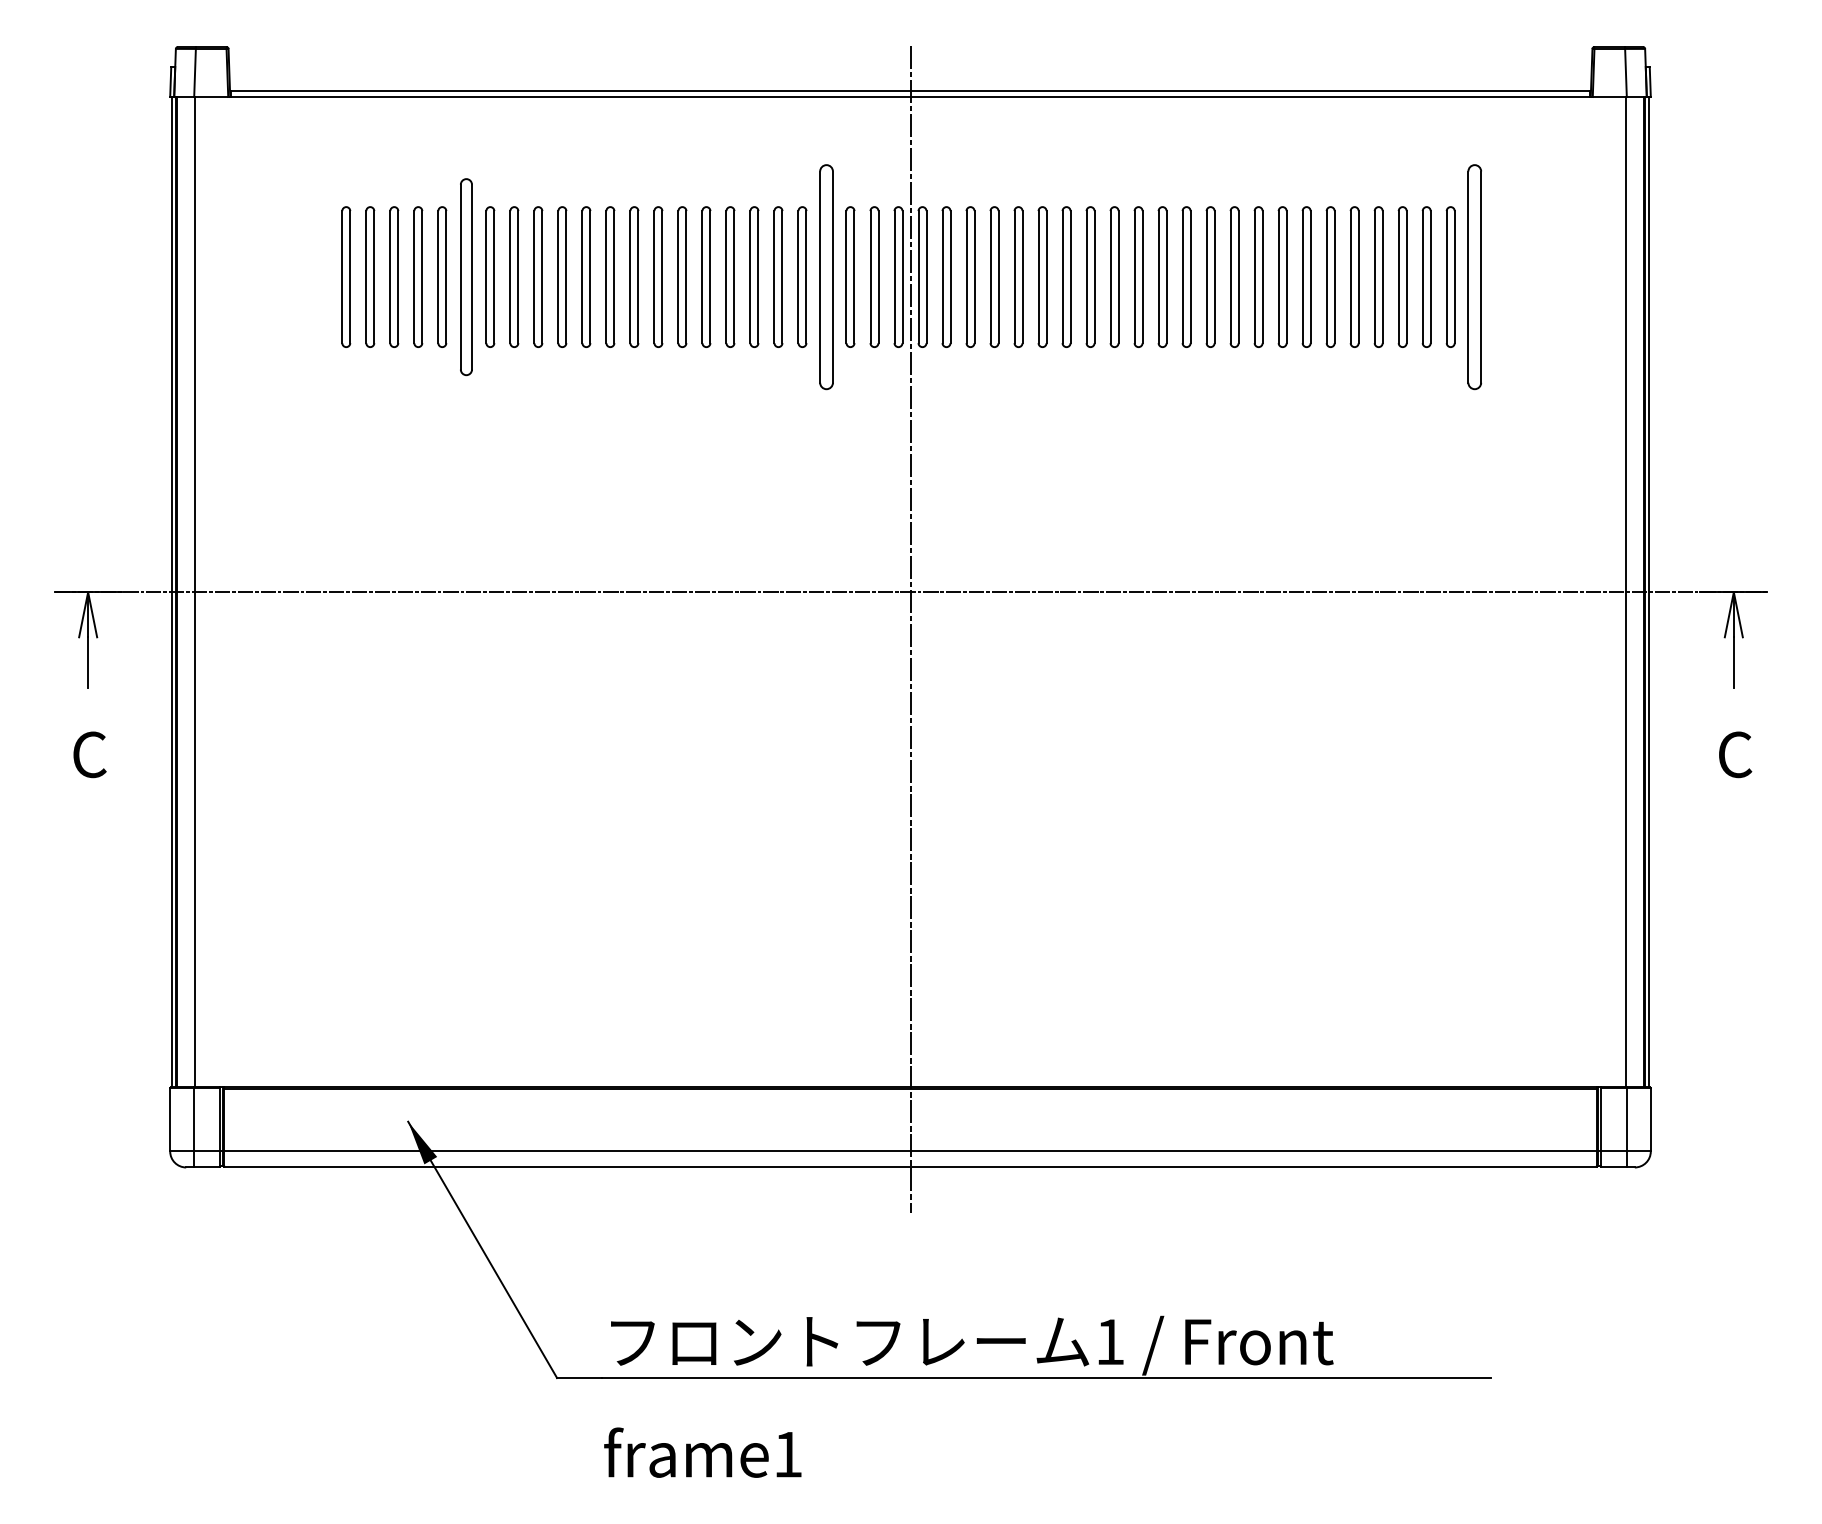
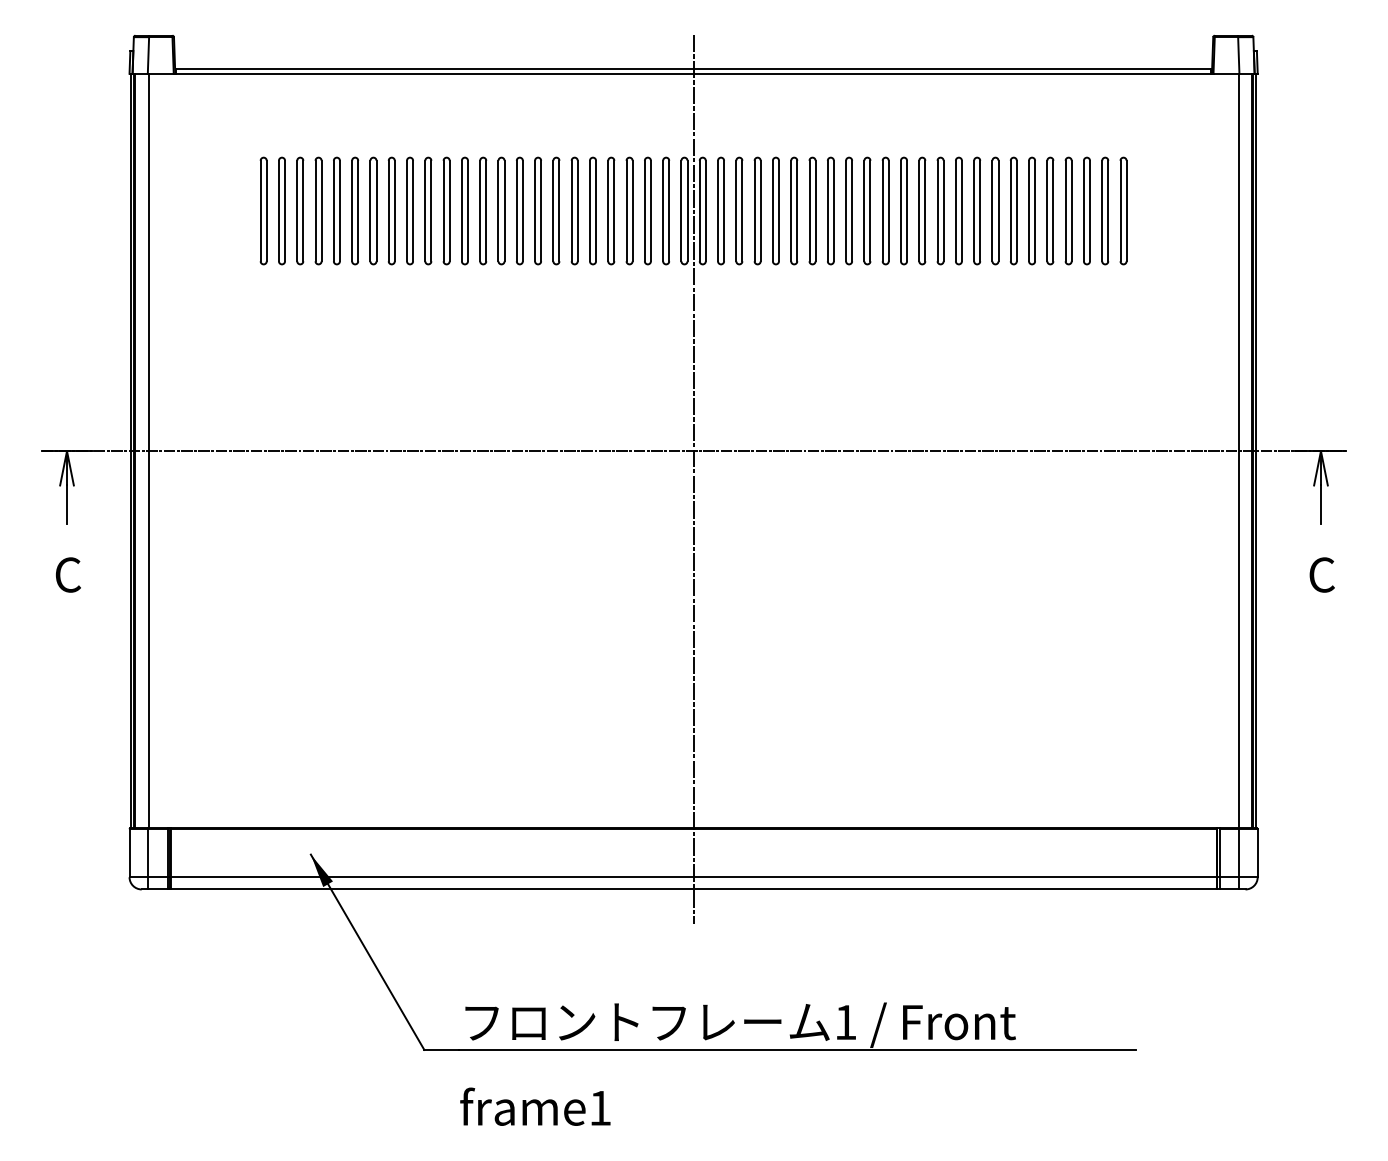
part: (465, 276) -> (354, 210), size x0.71
part: (826, 276) -> (629, 210), size x0.62
part: (1474, 276) -> (1123, 210), size x0.62

